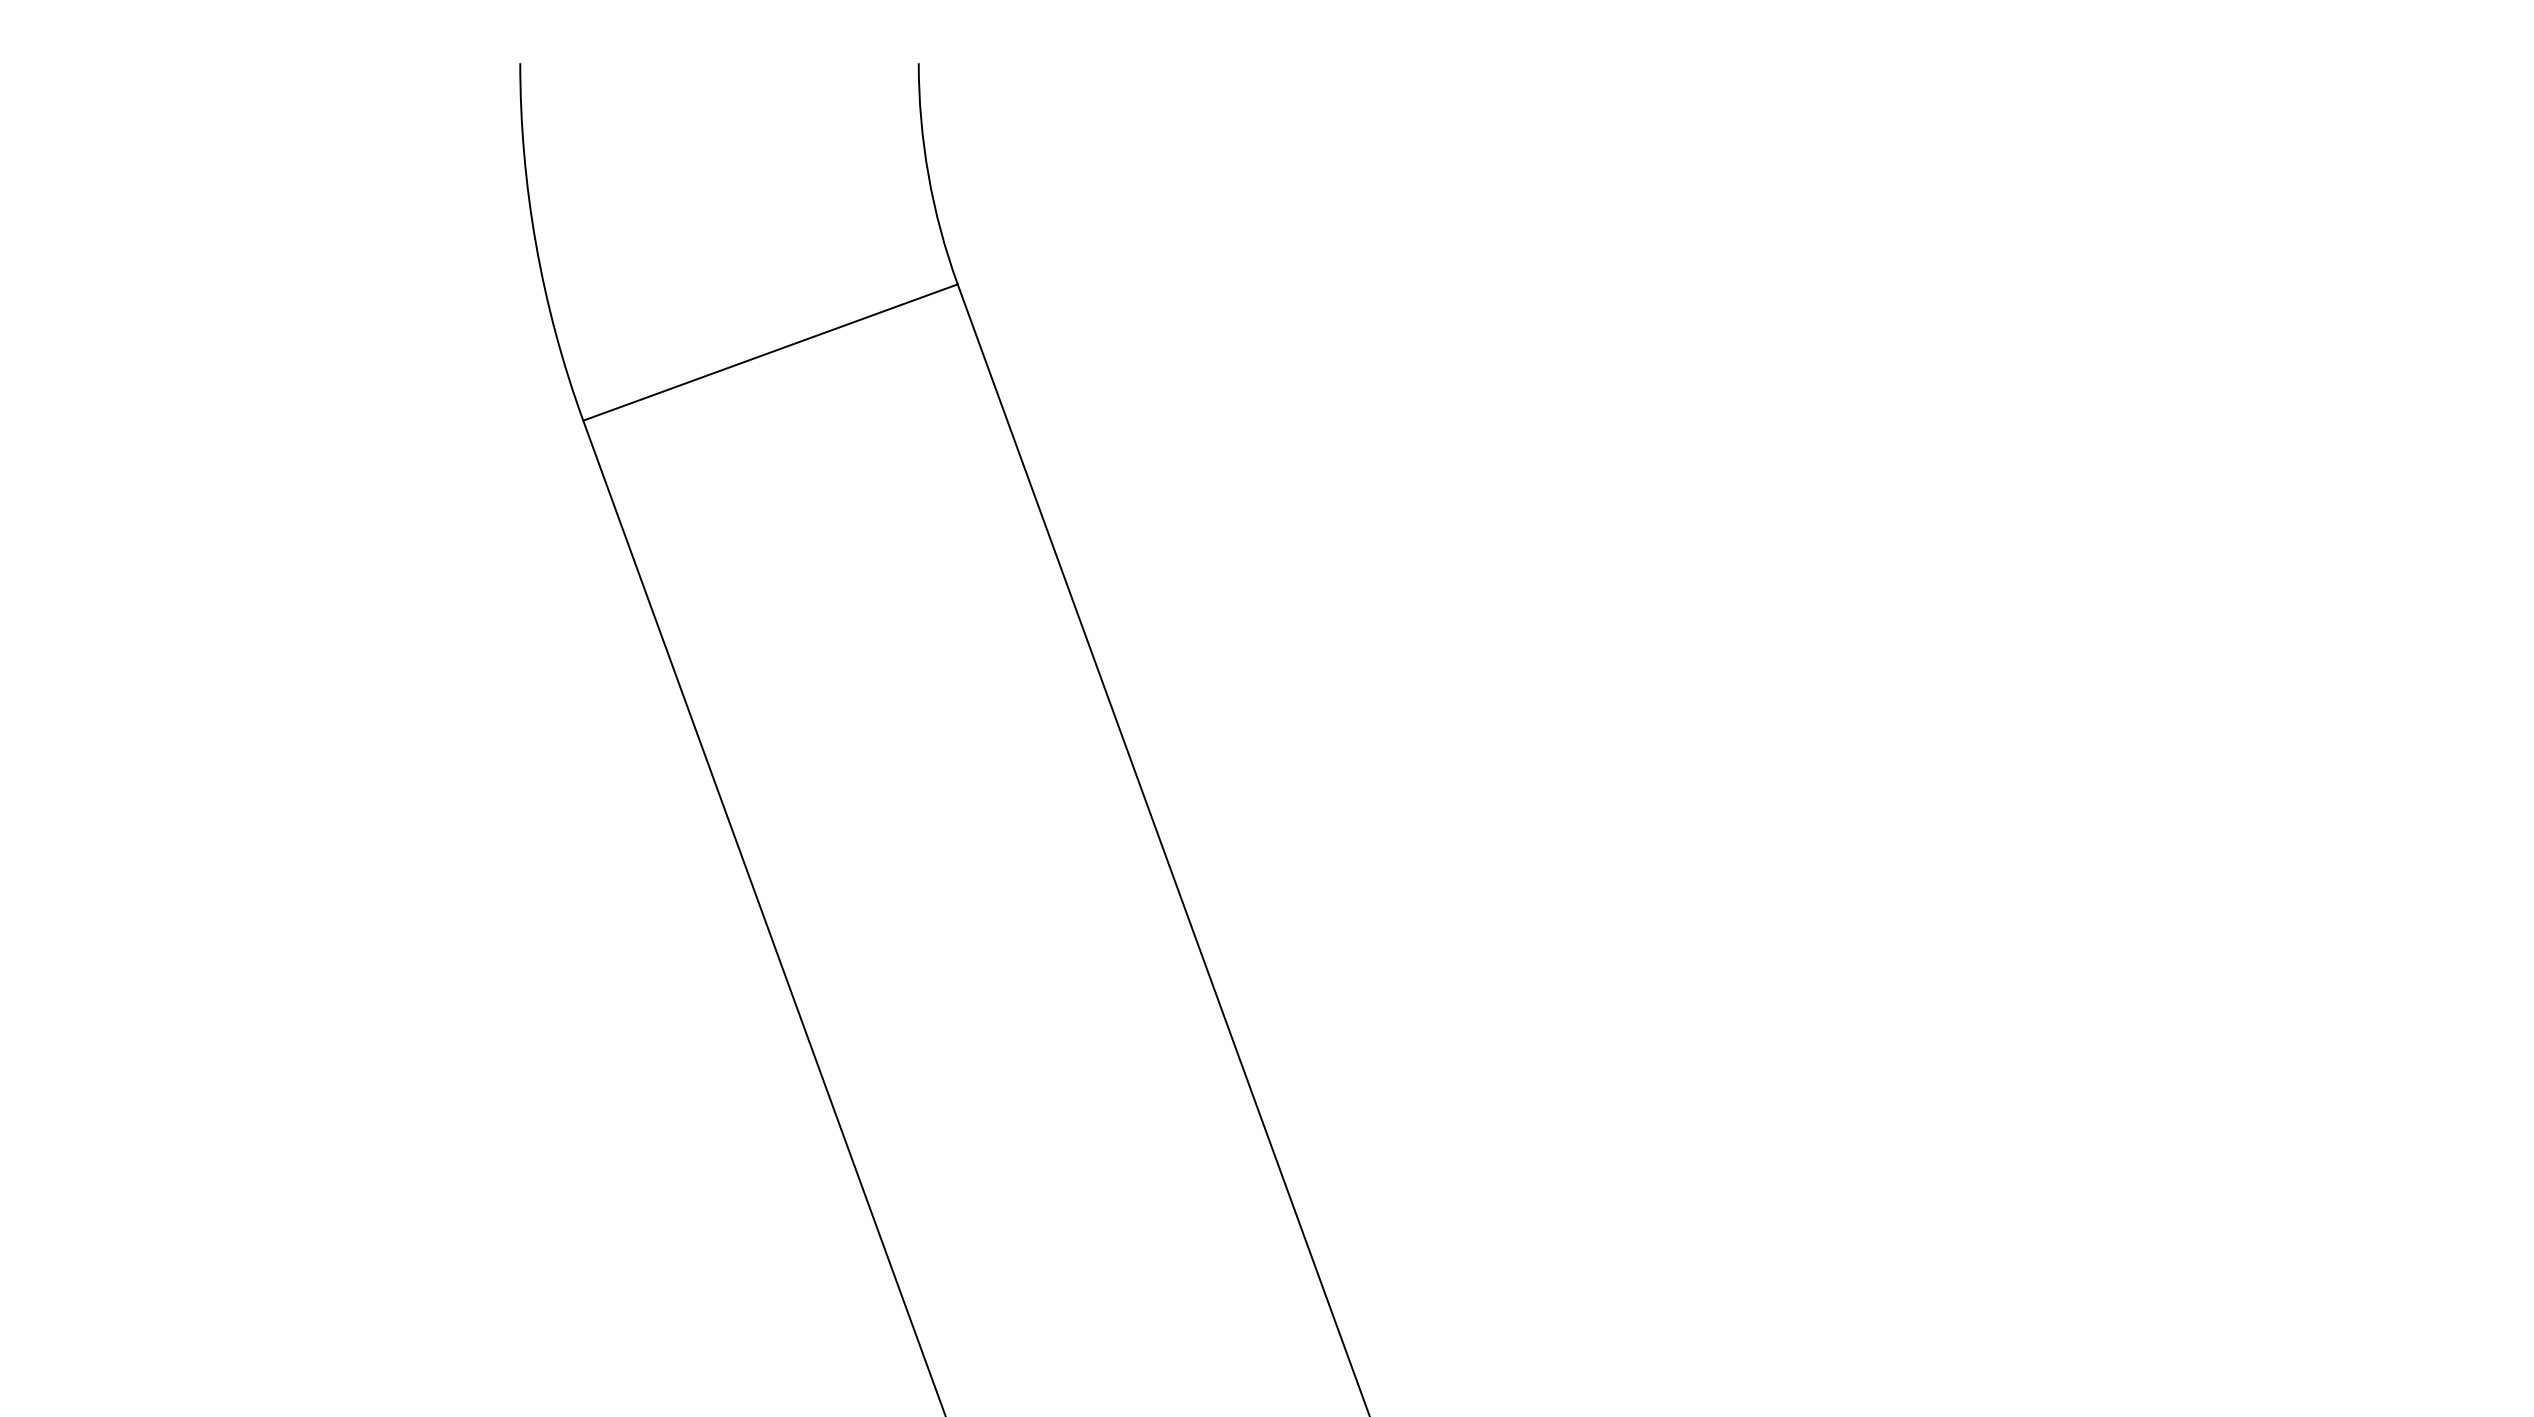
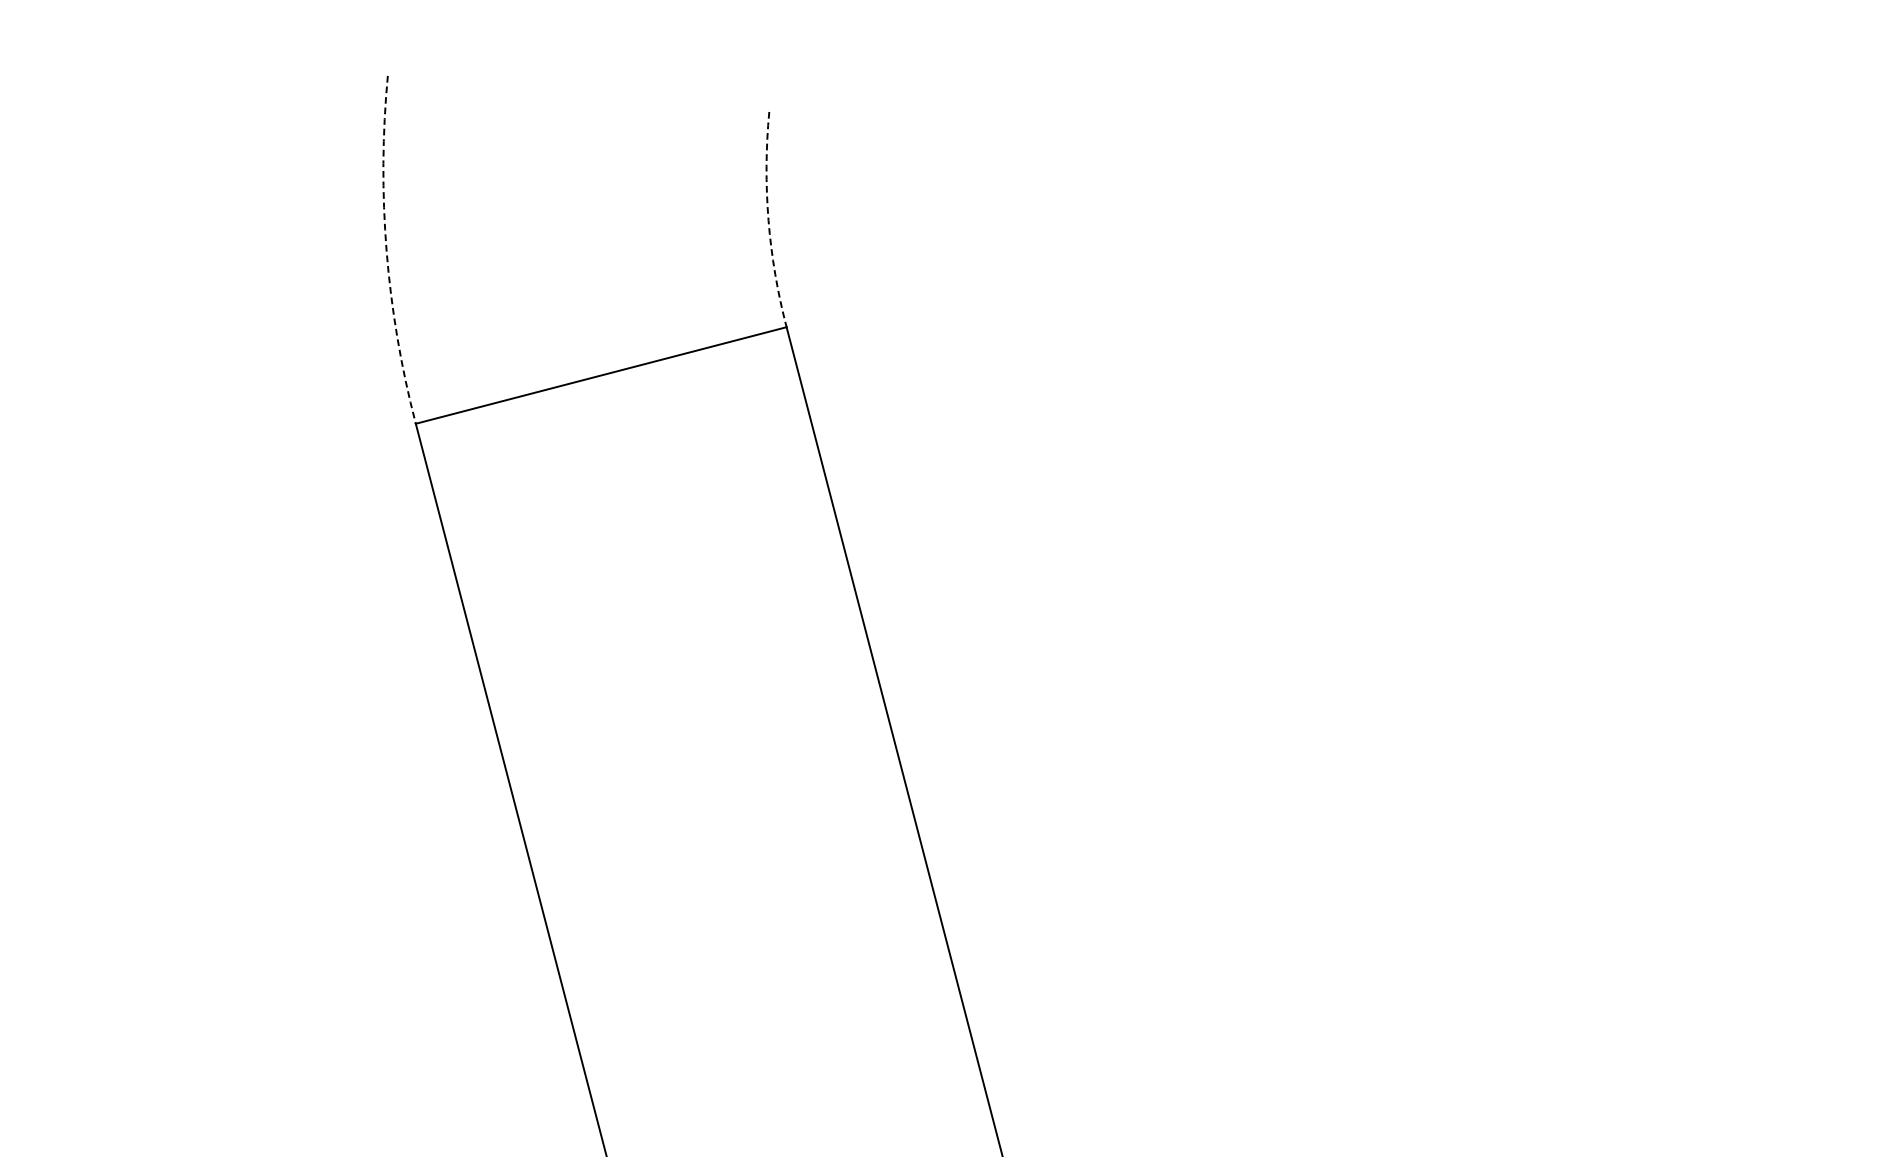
arc: (928, 175) -> (768, 220), solid -> dashed
arc: (536, 244) -> (386, 250), solid -> dashed

